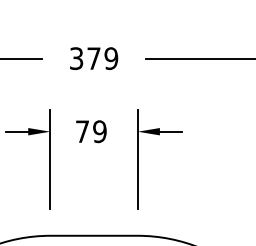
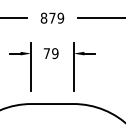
text: (75, 57) -> (43, 17), 379 -> 879

